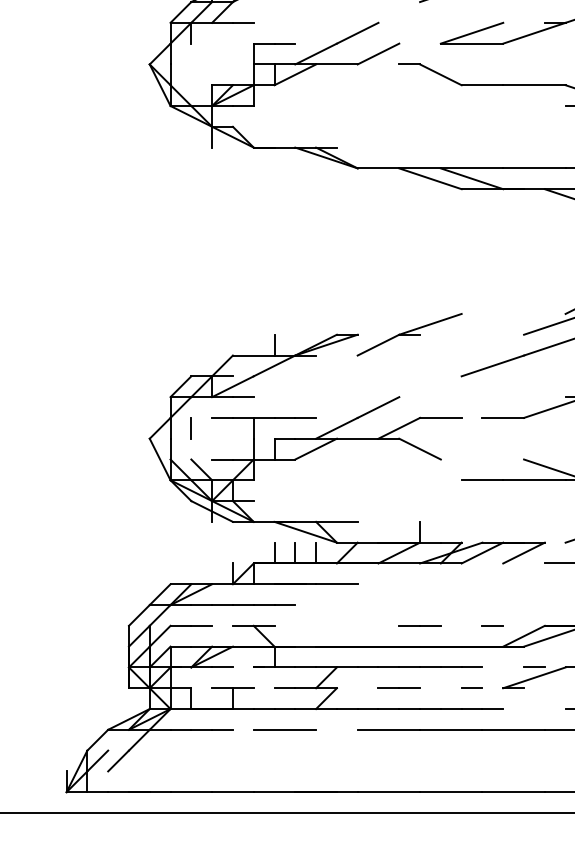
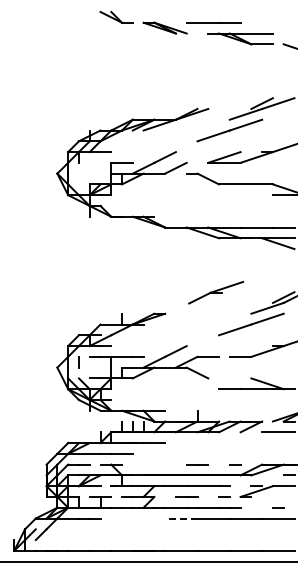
part: (408, 334) -> (215, 292), moved
line: (285, 729) -> (127, 518), removed
line: (387, 729) -> (180, 518), solid -> dashed

